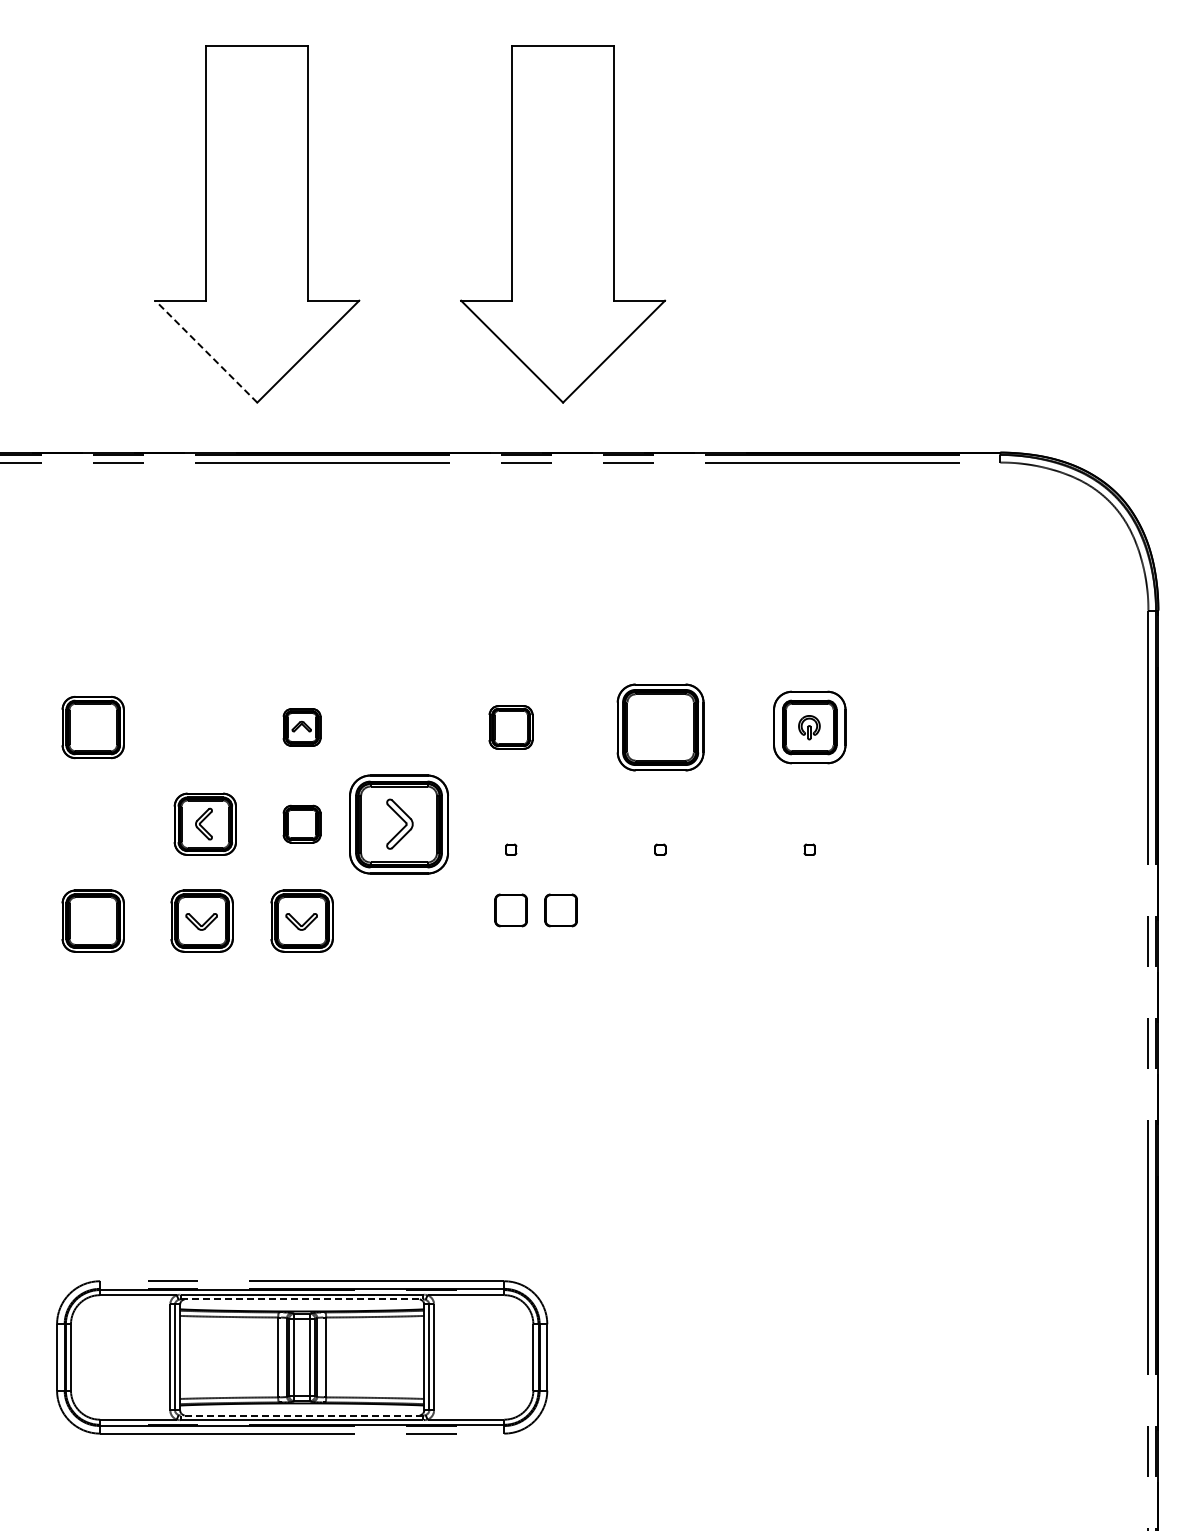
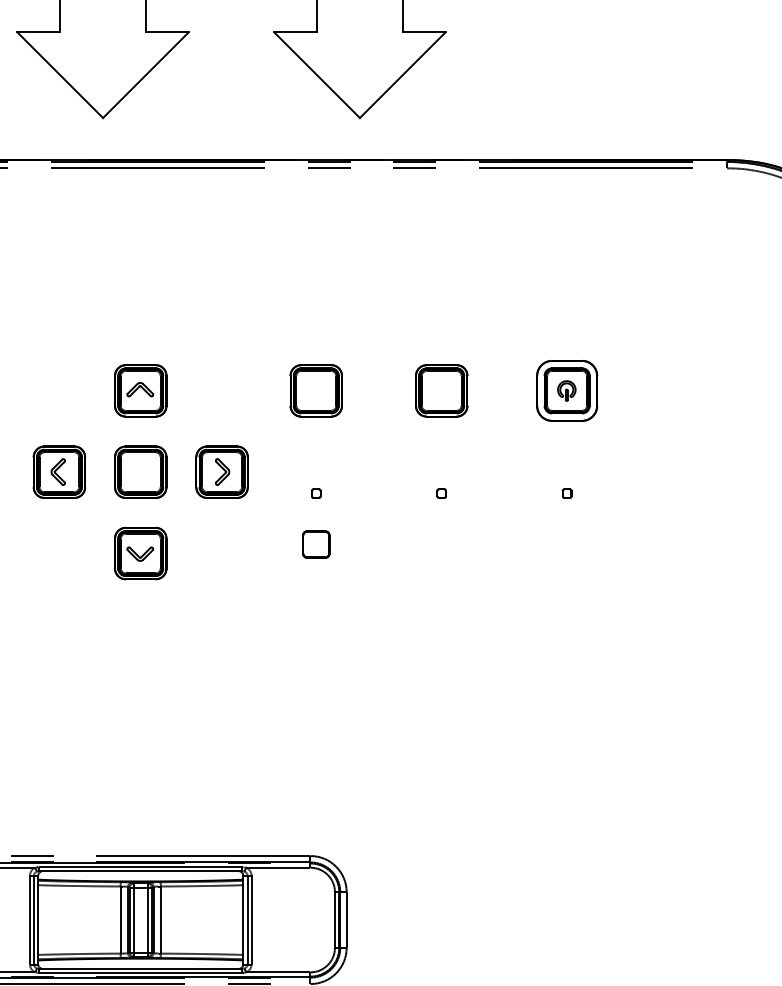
line: (206, 351) -> (60, 75), dashed -> solid
part: (301, 727) -> (140, 390), size x1.67
part: (510, 727) -> (315, 390), size x1.43
part: (659, 727) -> (440, 390), size x0.71
part: (301, 823) -> (140, 471), size x1.67
part: (398, 823) -> (221, 471), size x0.62
part: (560, 910) -> (357, 544), removed
part: (201, 920) -> (56, 553), removed
line: (302, 1299) -> (141, 871), dashed -> solid
line: (302, 1415) -> (141, 968), dashed -> solid

